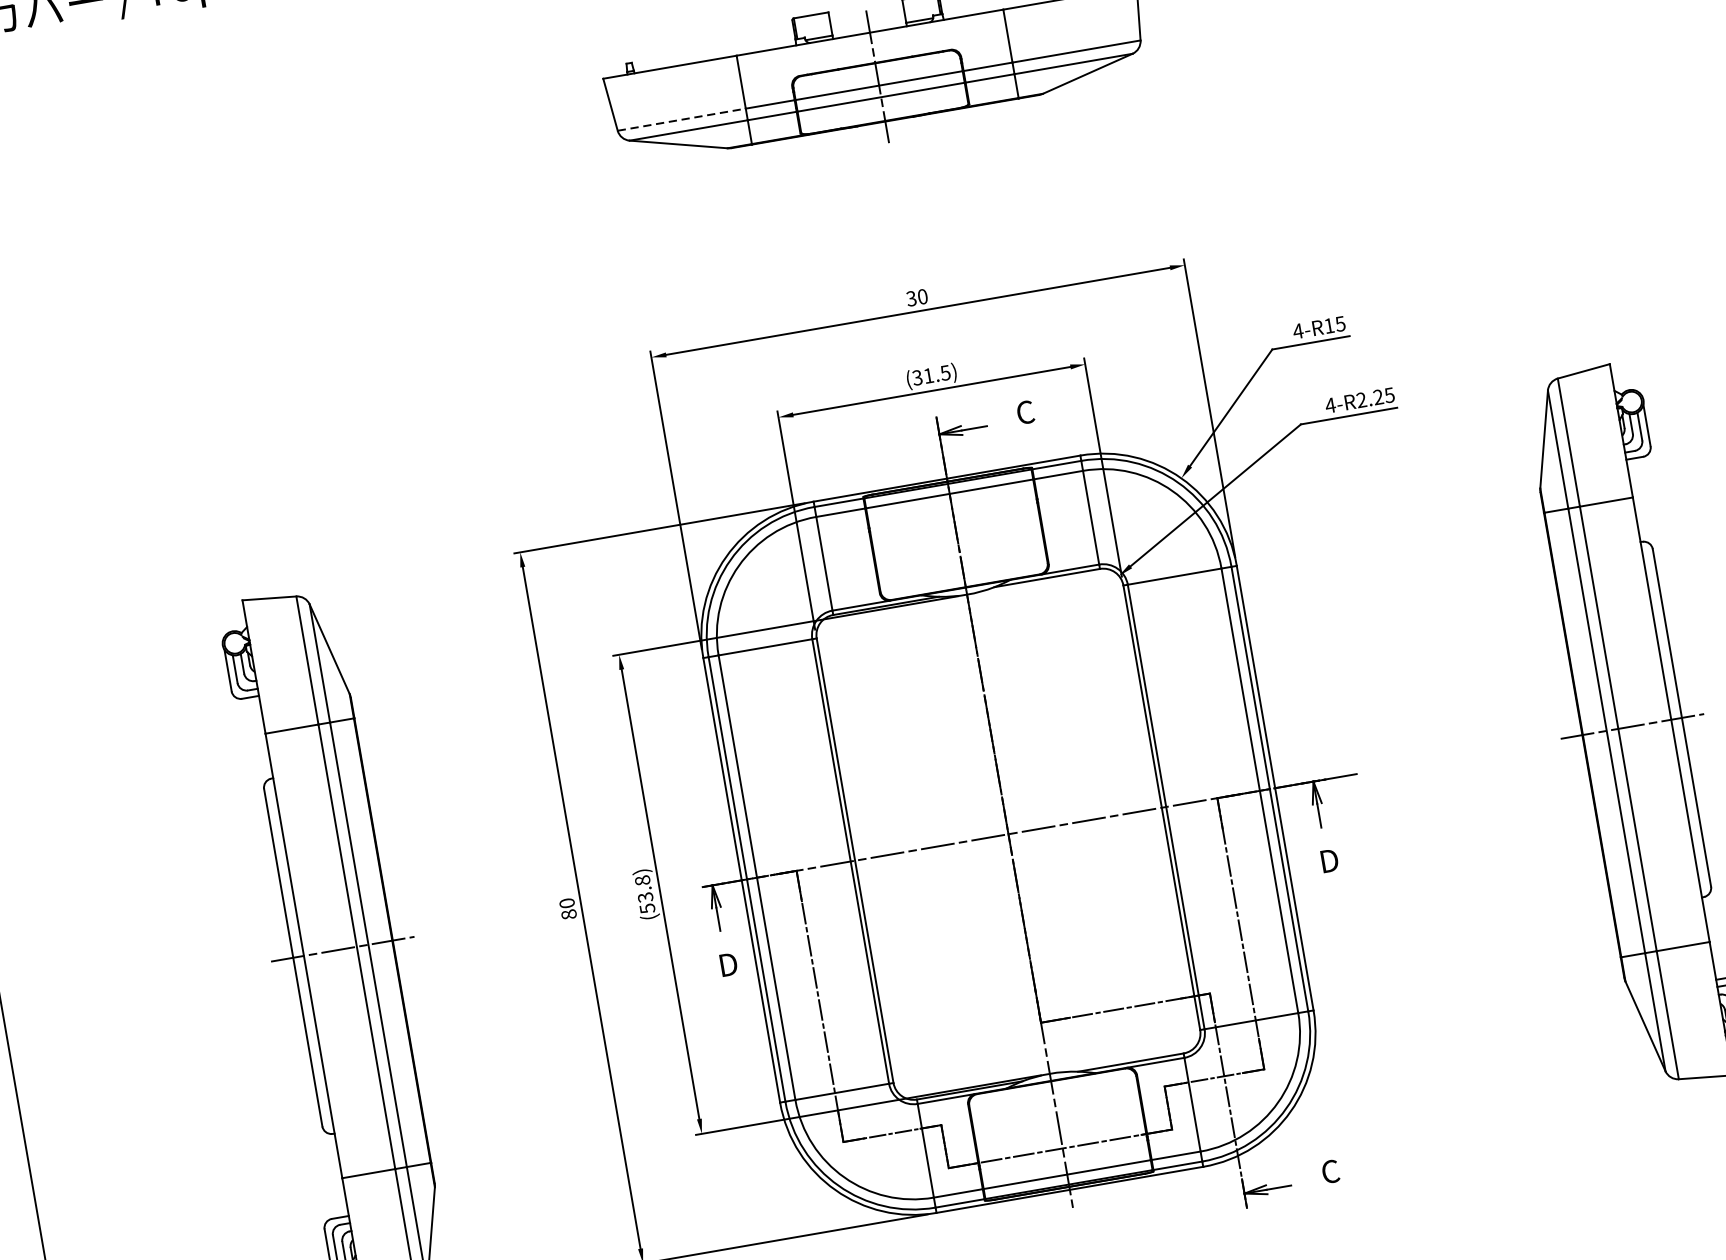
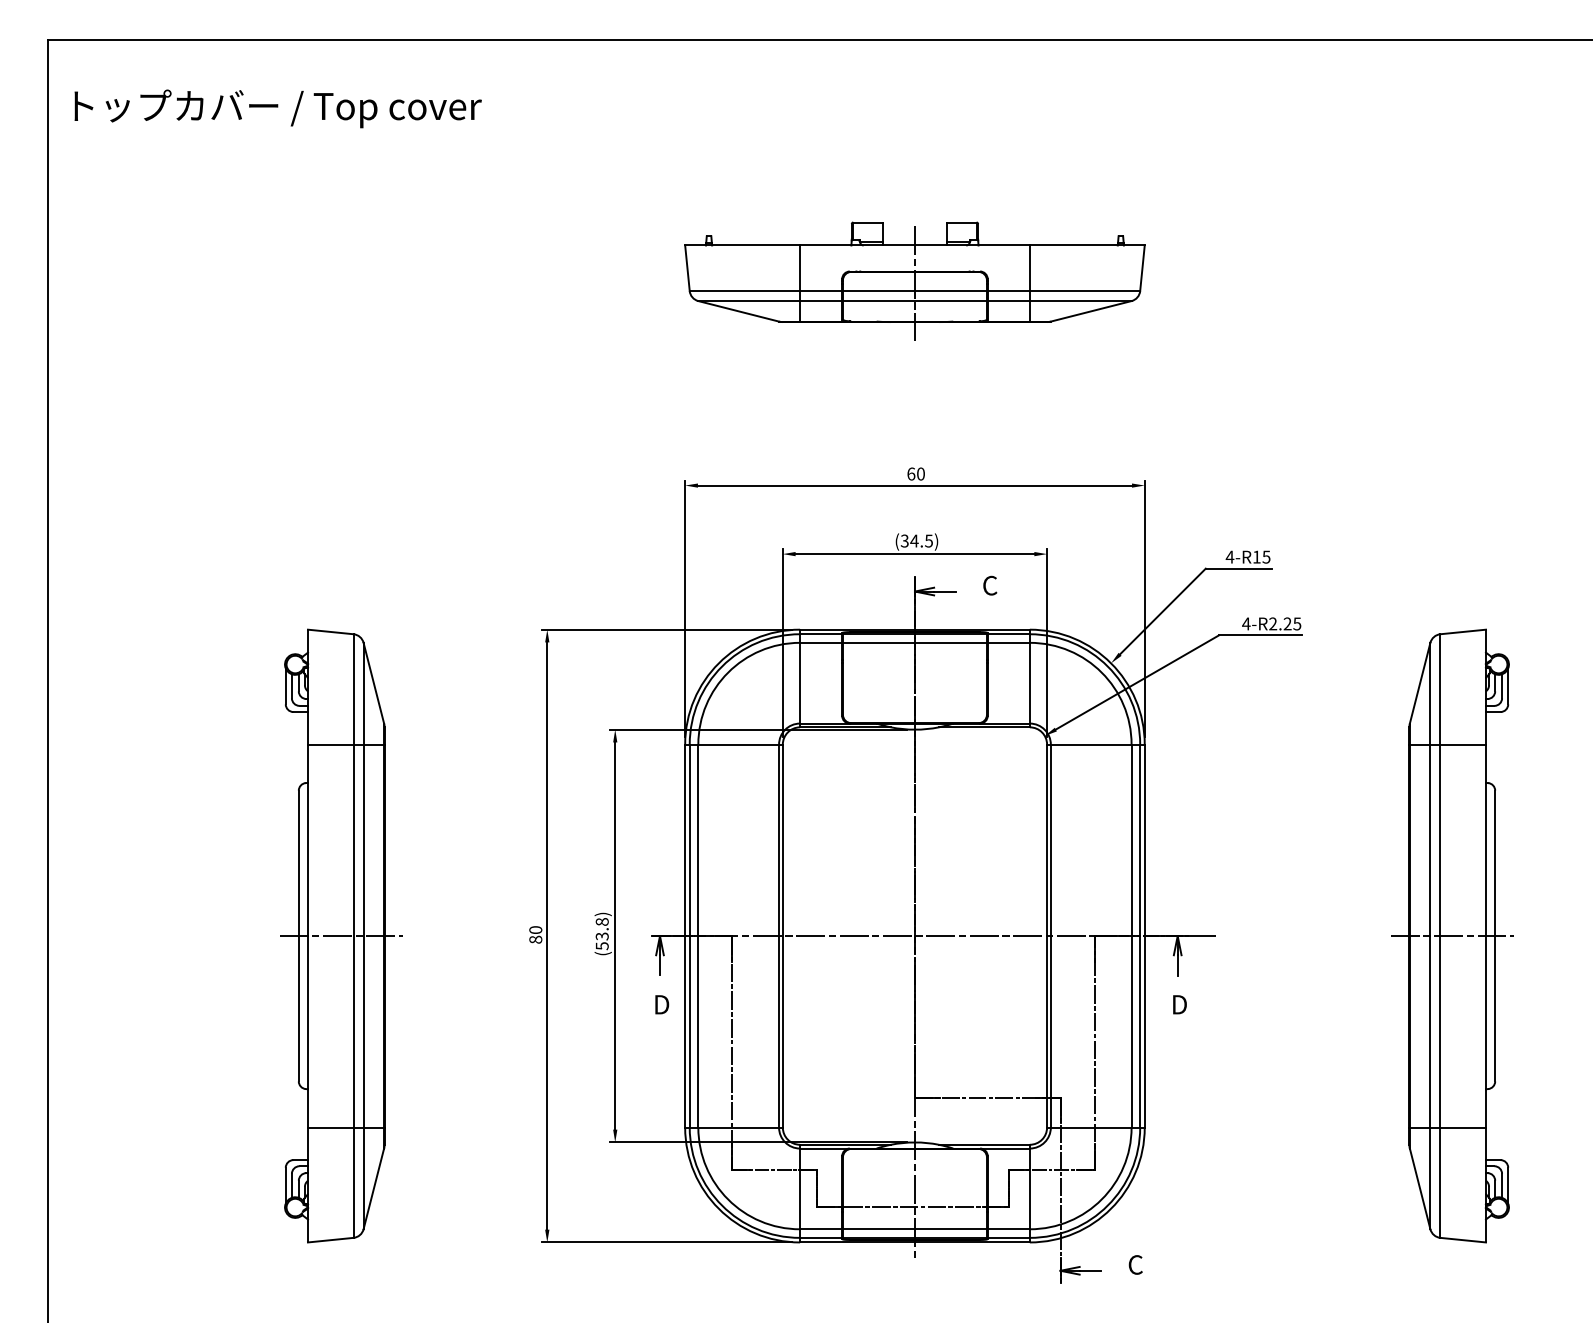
line: (682, 120) -> (745, 291), dashed -> solid
text: (911, 298) -> (911, 473), 30 -> 60
text: (928, 375) -> (914, 540), (31.5) -> (34.5)

